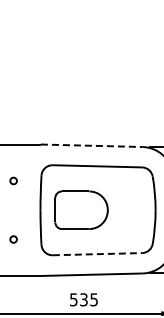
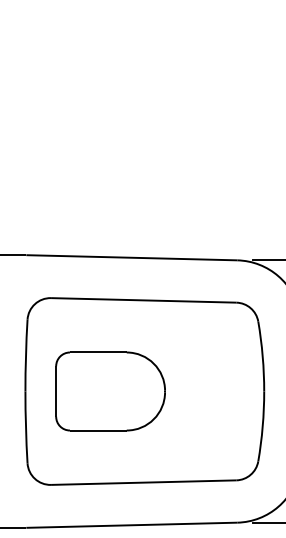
line: (91, 145) -> (131, 257), dashed -> solid
line: (97, 254) -> (143, 483), dashed -> solid

